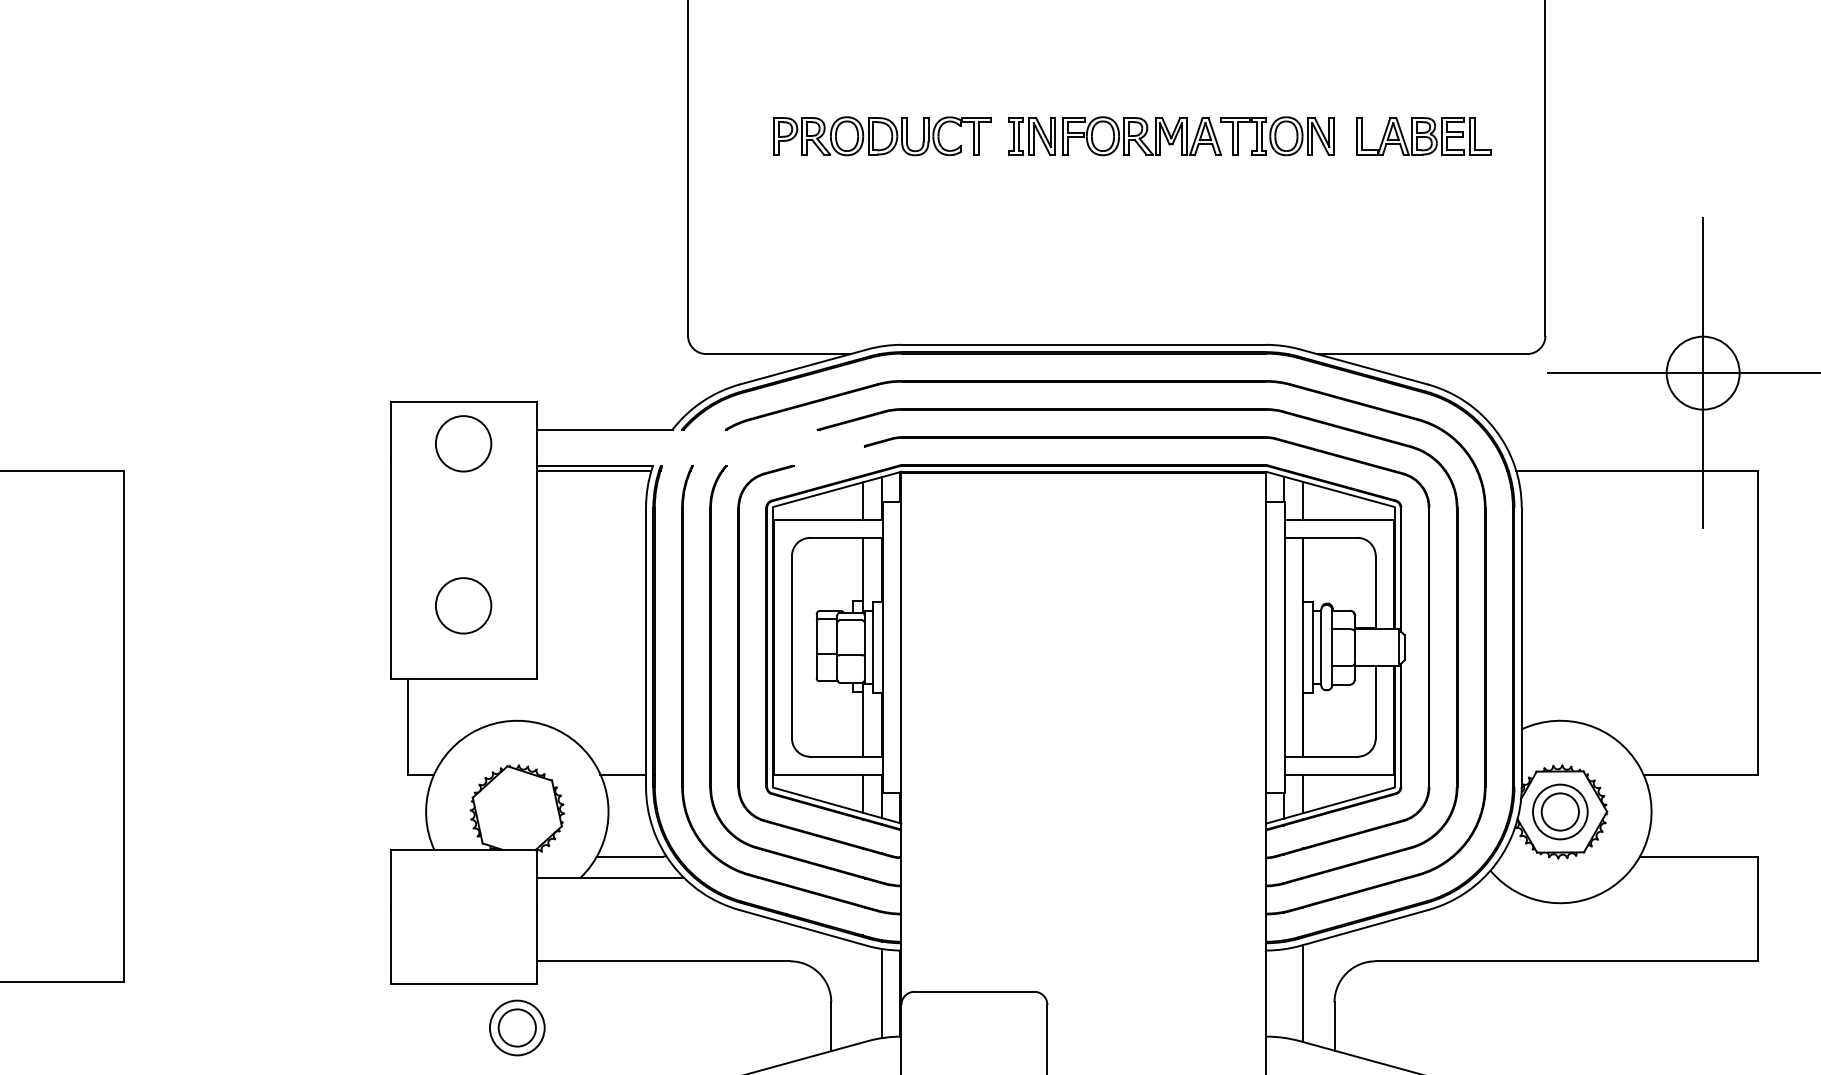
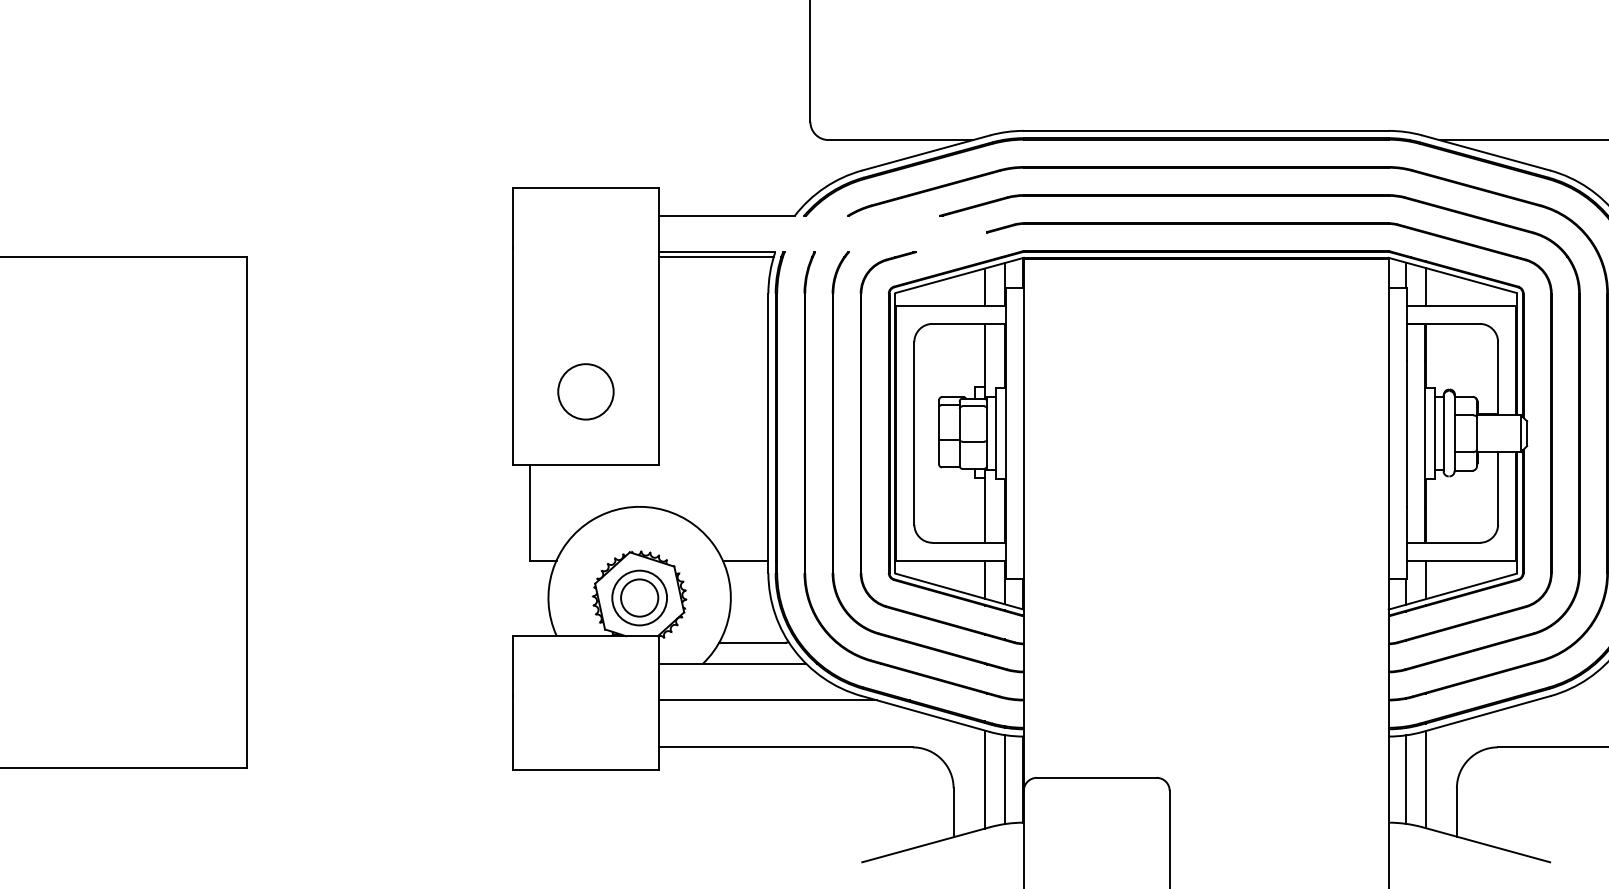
circle: (463, 443) -> (585, 229), removed
line: (645, 914) -> (767, 700), added
line: (862, 993) -> (984, 779), added
line: (1283, 993) -> (1405, 779), added
part: (517, 1027) -> (639, 597), moved

